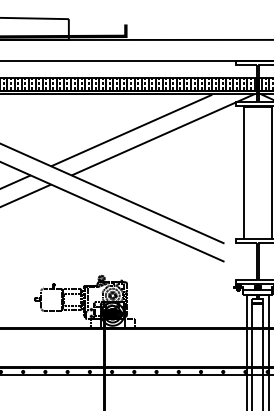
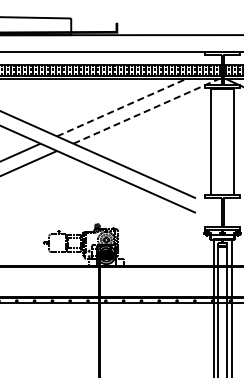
line: (131, 130) -> (121, 107), solid -> dashed
line: (164, 135) -> (147, 111), solid -> dashed

